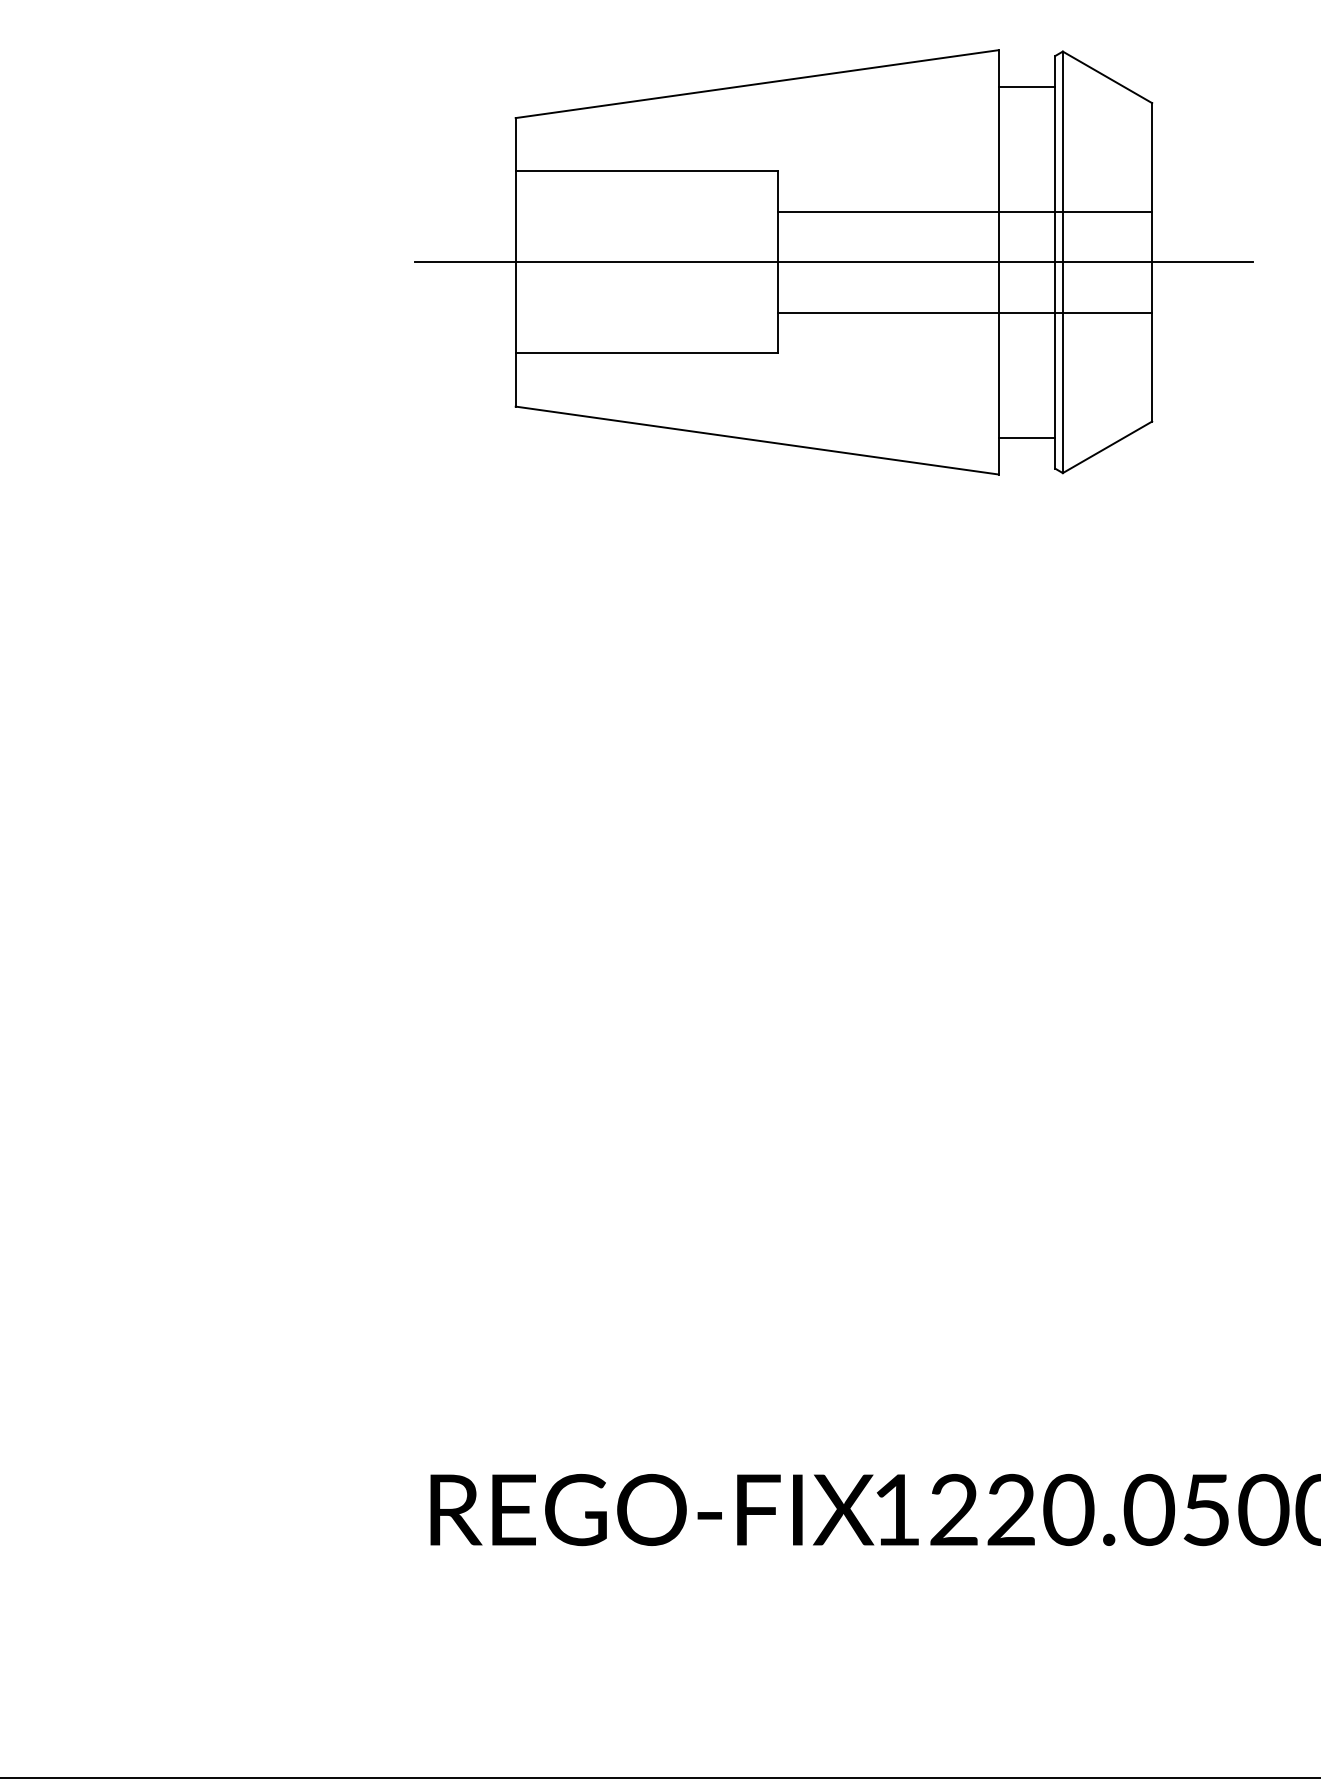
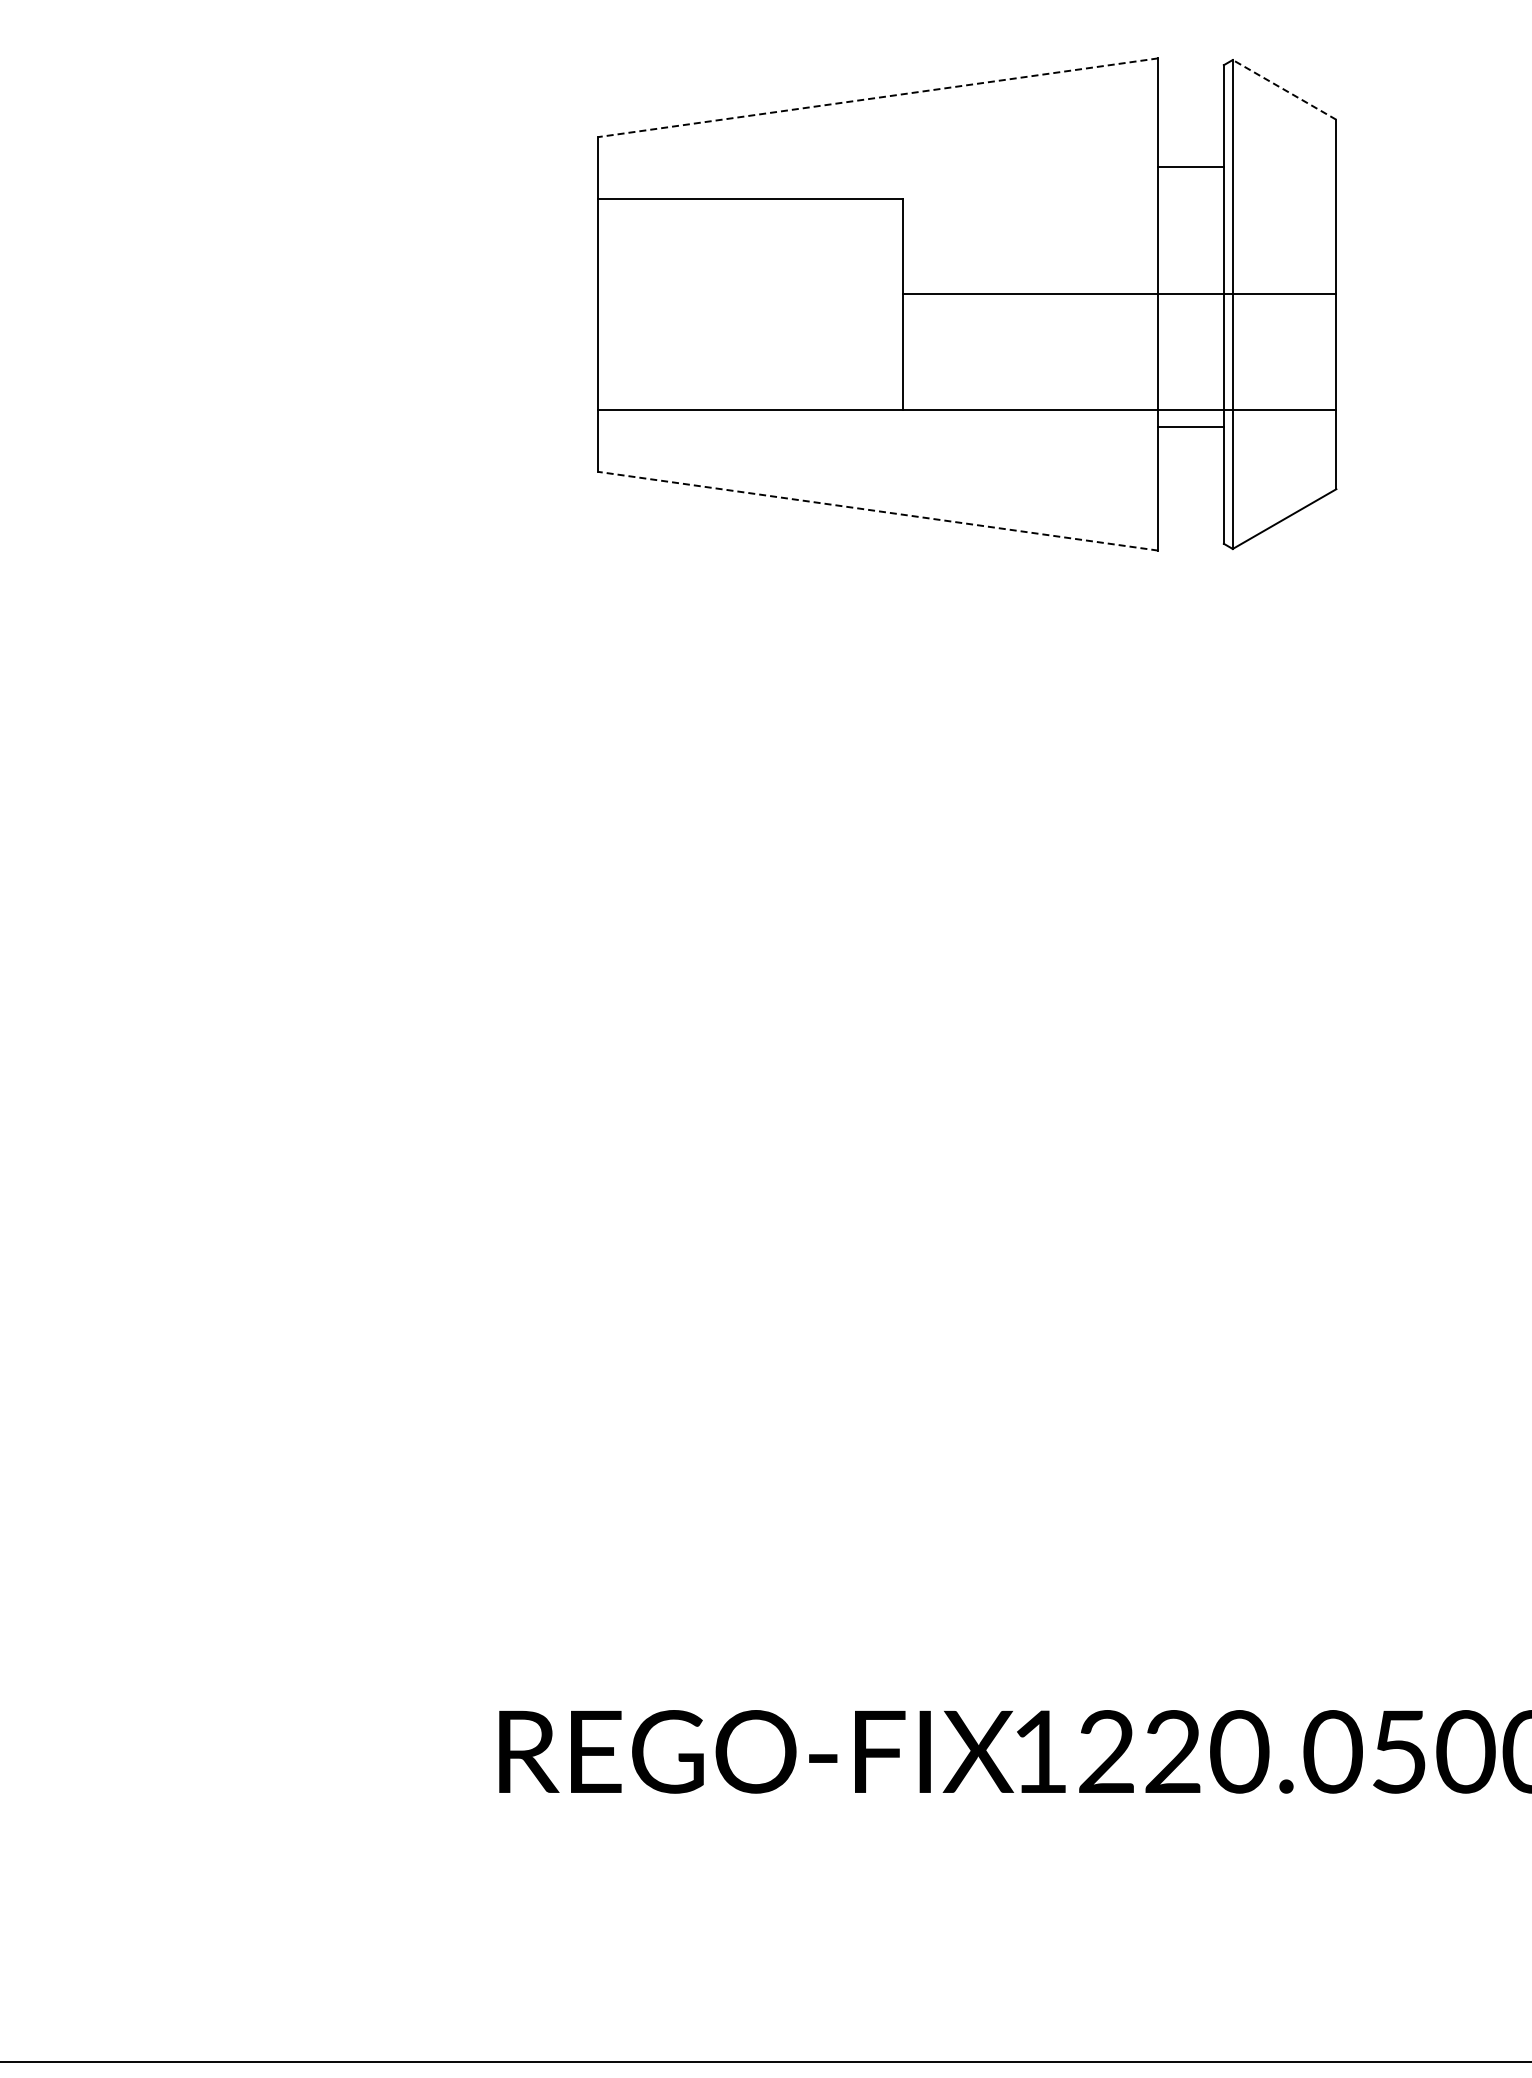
line: (1107, 77) -> (1284, 89), solid -> dashed
line: (757, 83) -> (878, 97), solid -> dashed
line: (1026, 86) -> (1190, 166), moved
line: (965, 211) -> (1119, 293), moved
line: (833, 262) -> (966, 304), removed
line: (965, 313) -> (1119, 410), moved
line: (1026, 438) -> (1190, 427), moved
line: (757, 440) -> (878, 511), solid -> dashed

